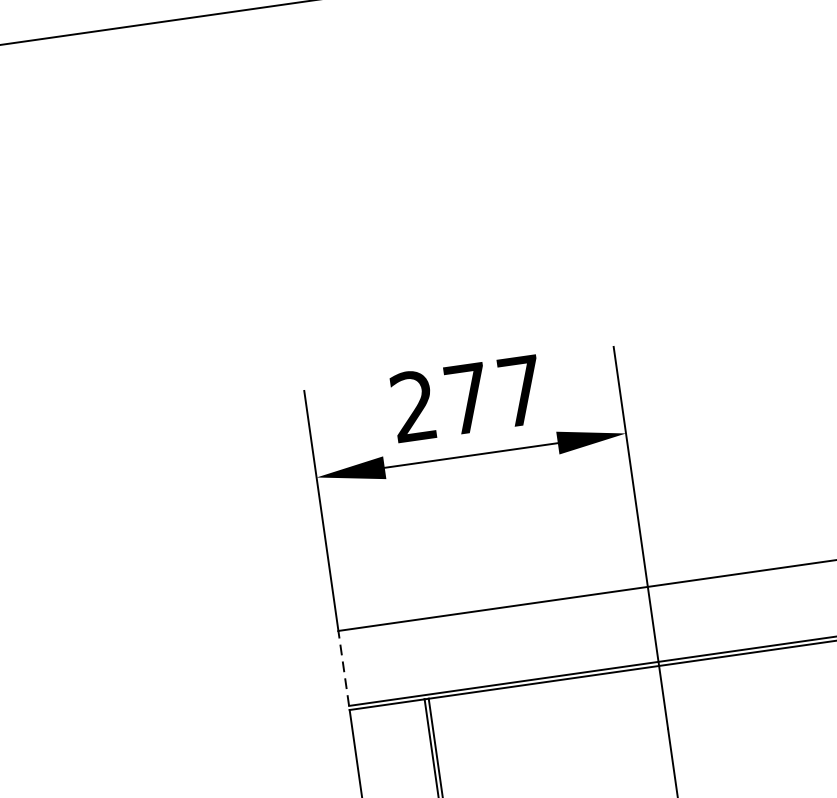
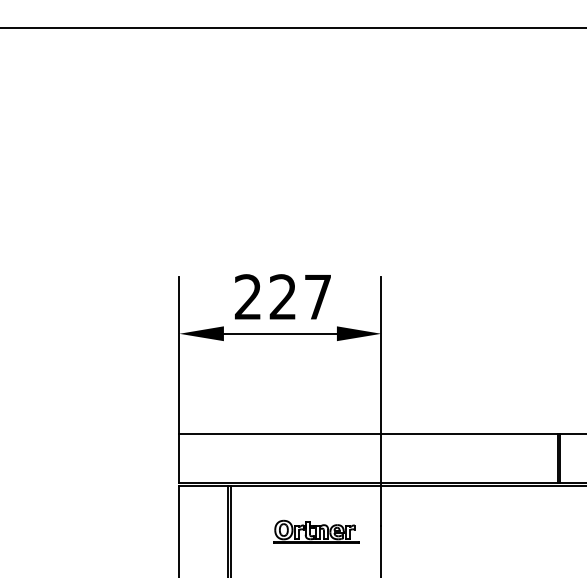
text: (466, 397) -> (282, 296), 277 -> 227
line: (343, 667) -> (179, 457), dashed -> solid
part: (569, 750) -> (316, 531), added

